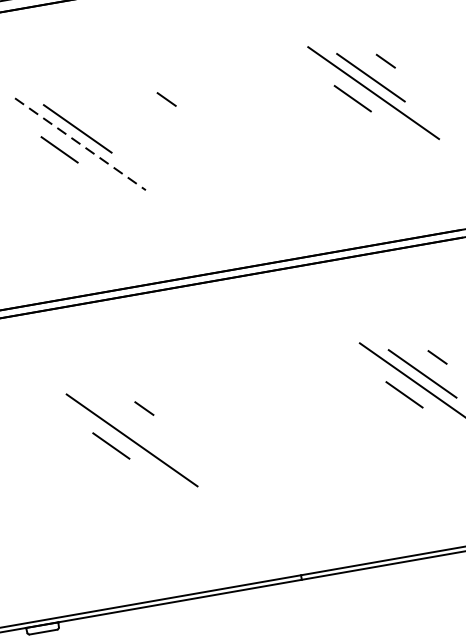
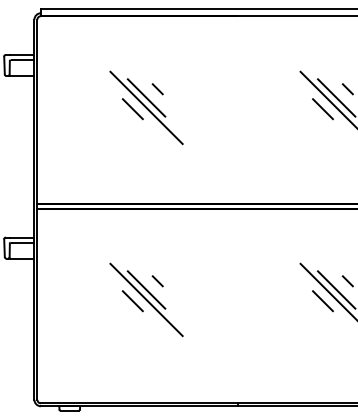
line: (166, 100) -> (157, 89), moved
line: (80, 145) -> (146, 108), dashed -> solid
line: (129, 424) -> (146, 289), added

